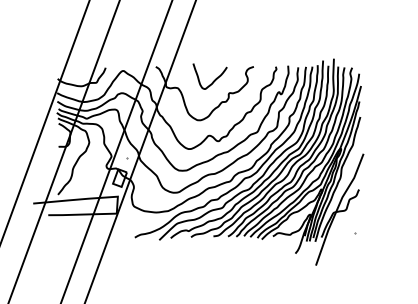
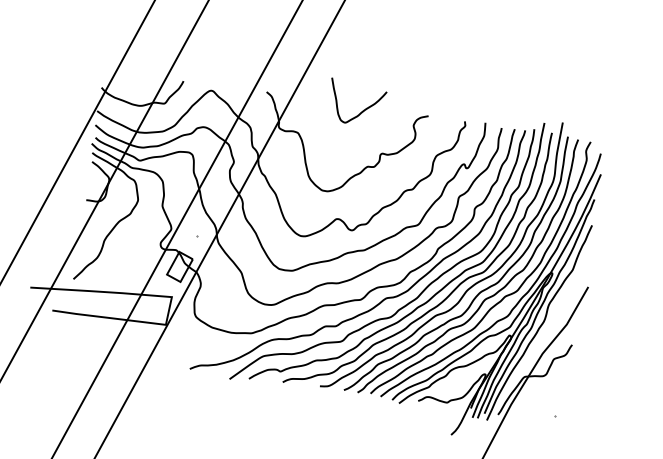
curve: (213, 80) -> (361, 110), moved

